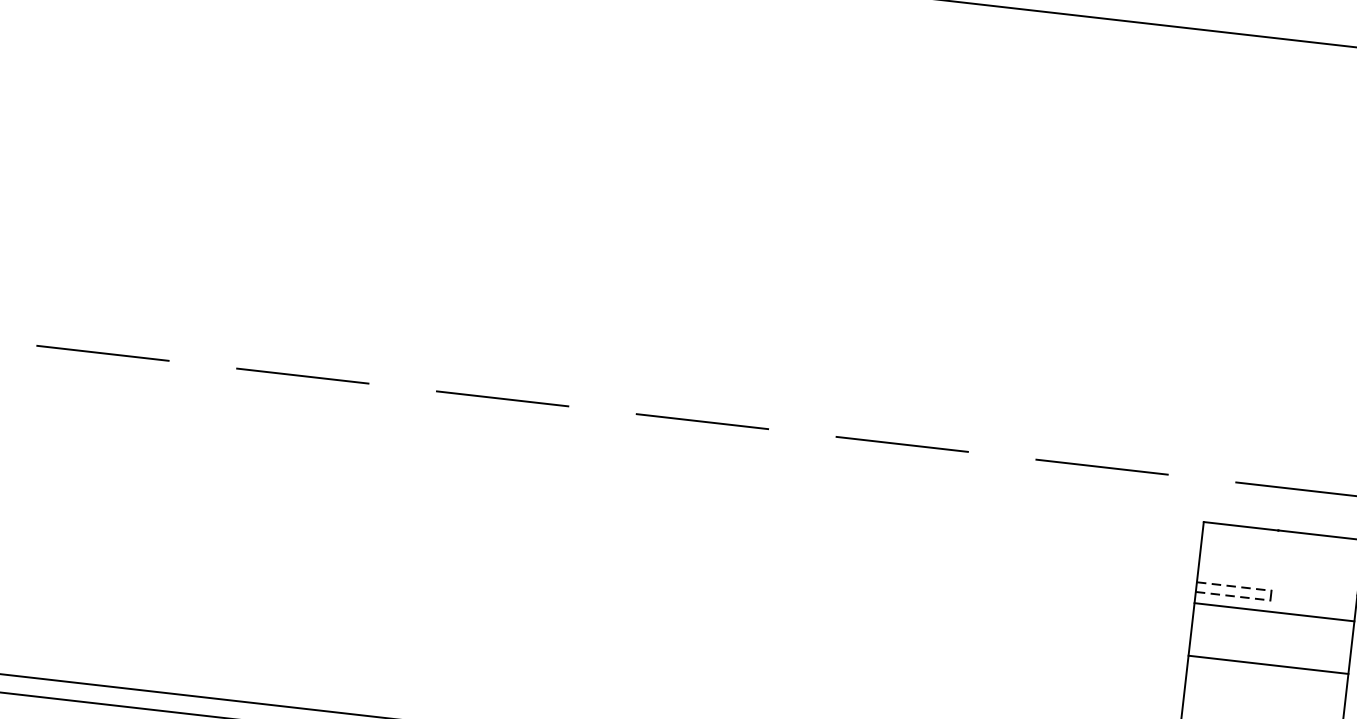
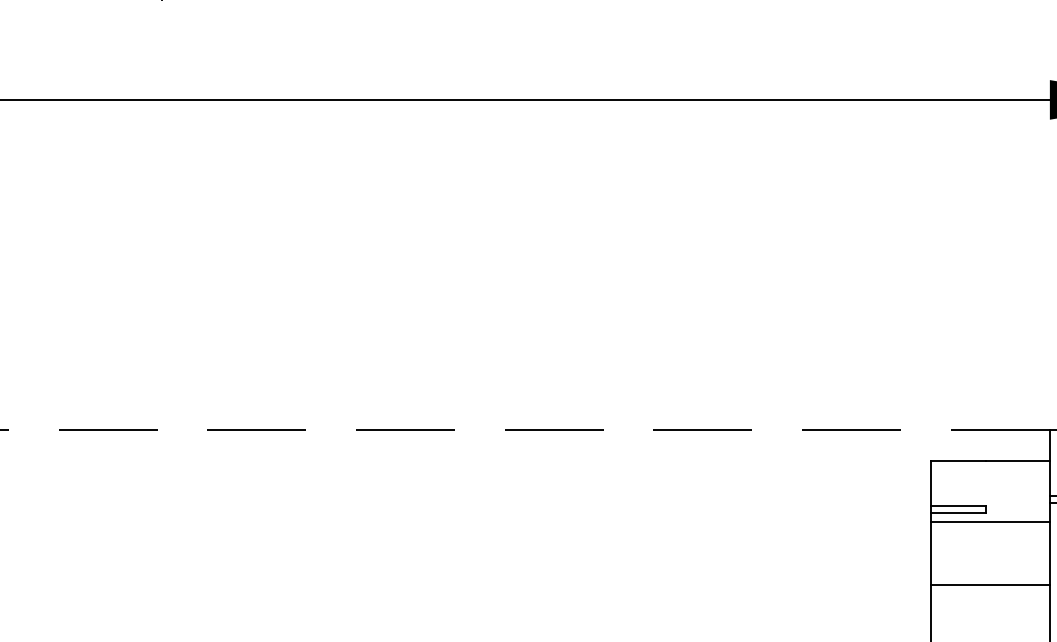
line: (1233, 586) -> (958, 506), dashed -> solid
line: (1232, 596) -> (958, 513), dashed -> solid
line: (1267, 664) -> (989, 584), moved

